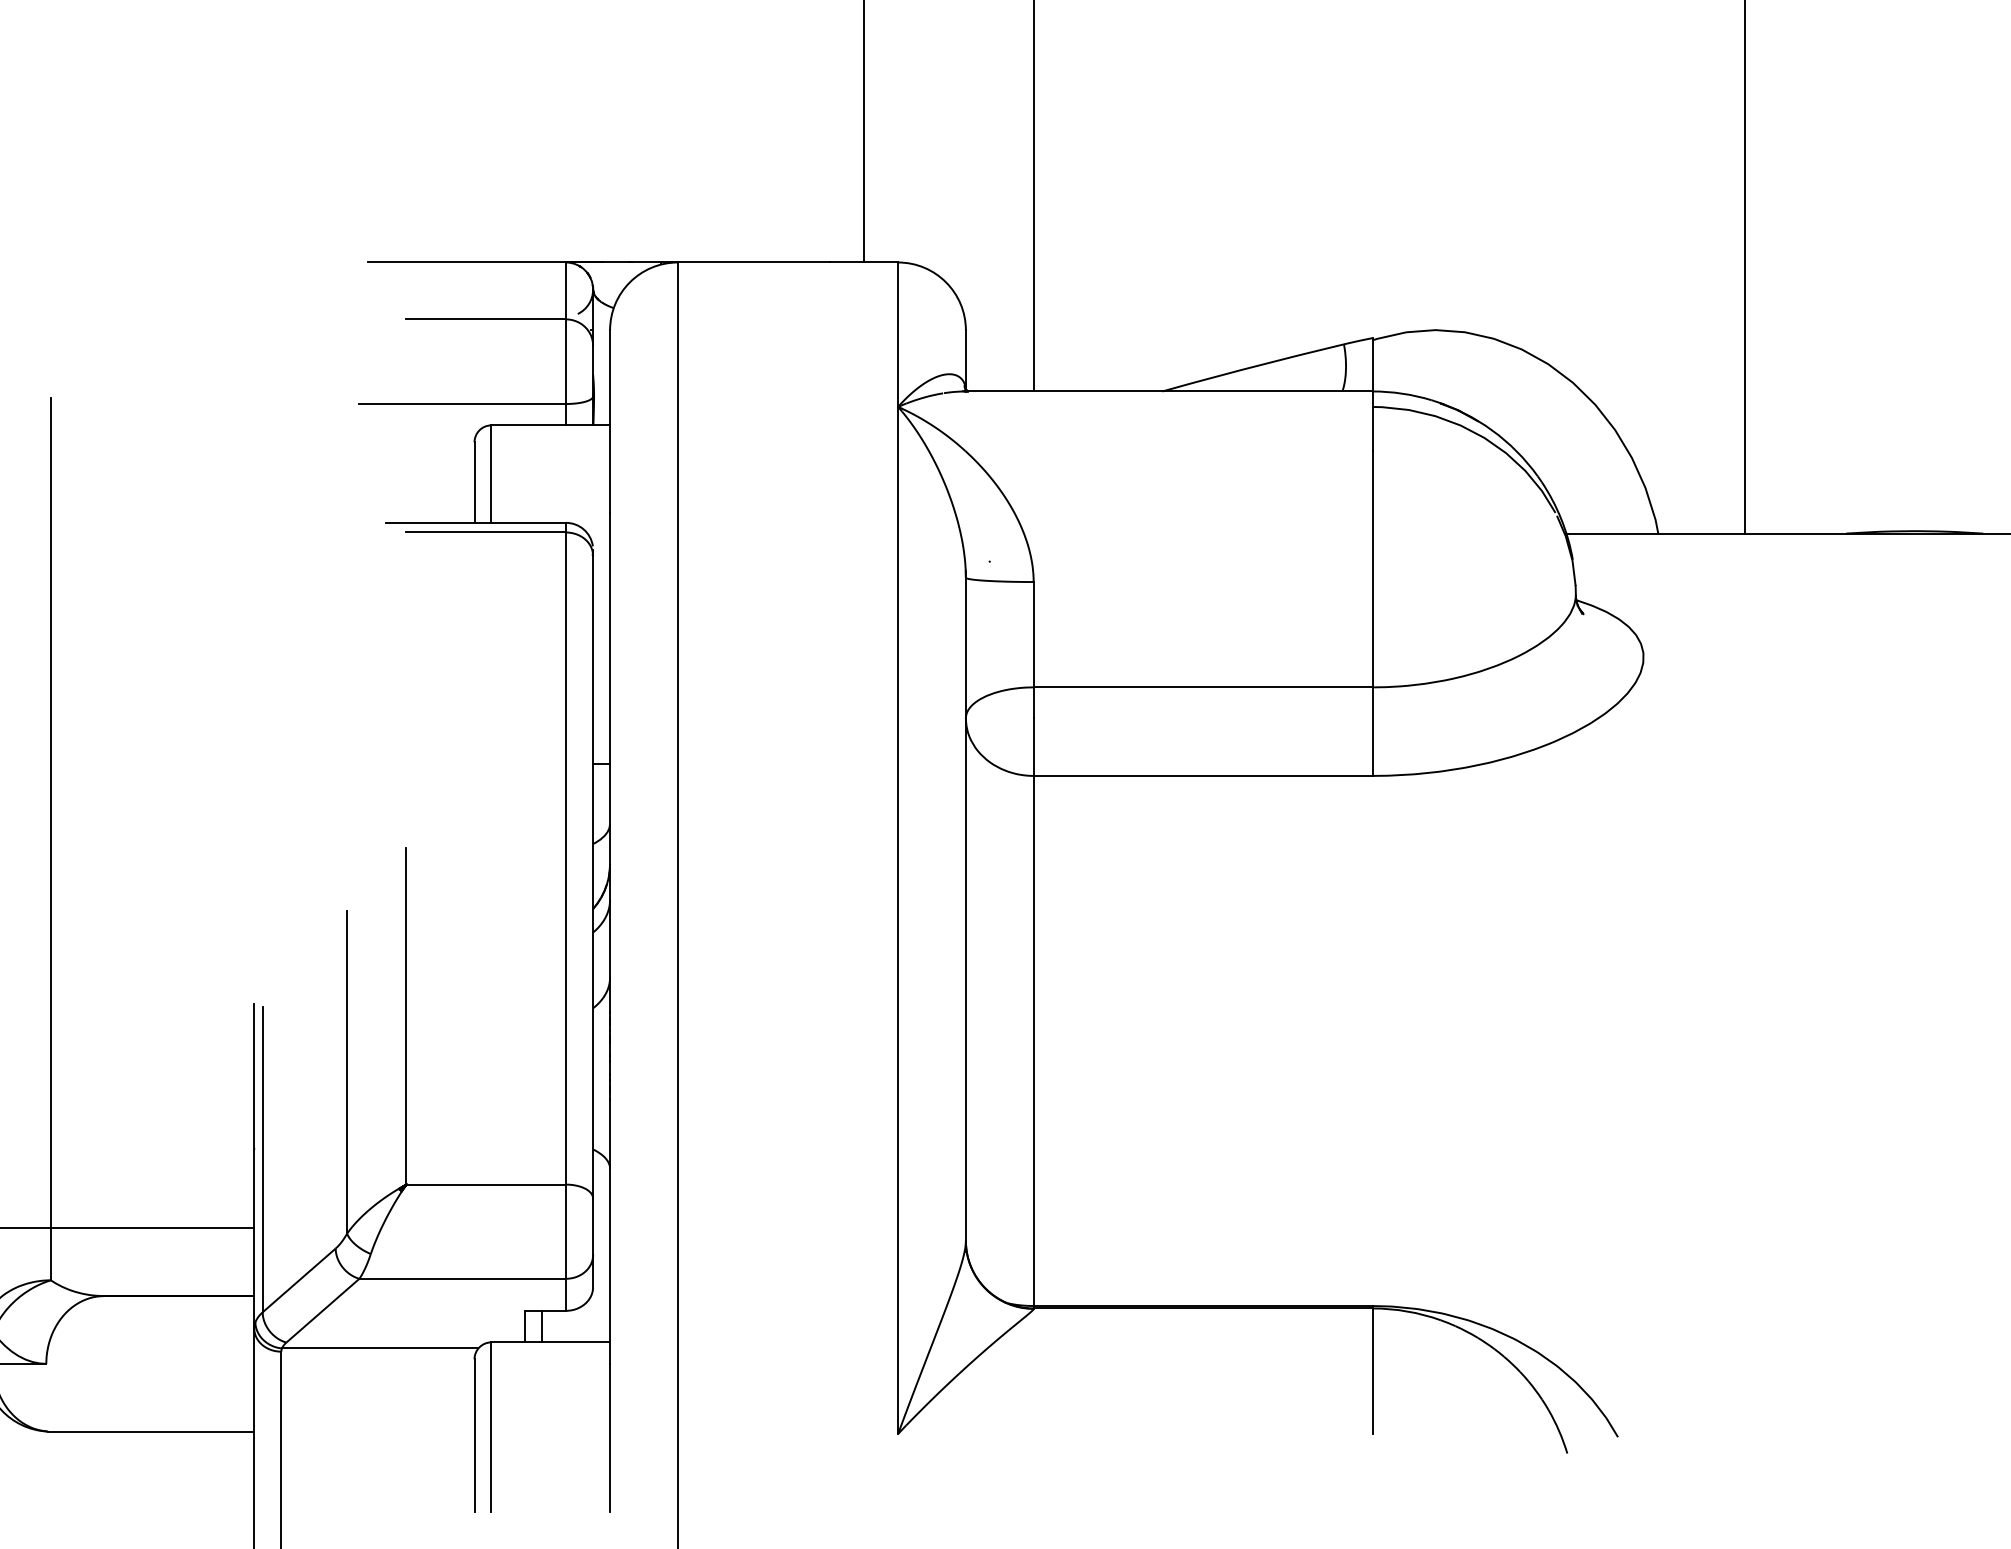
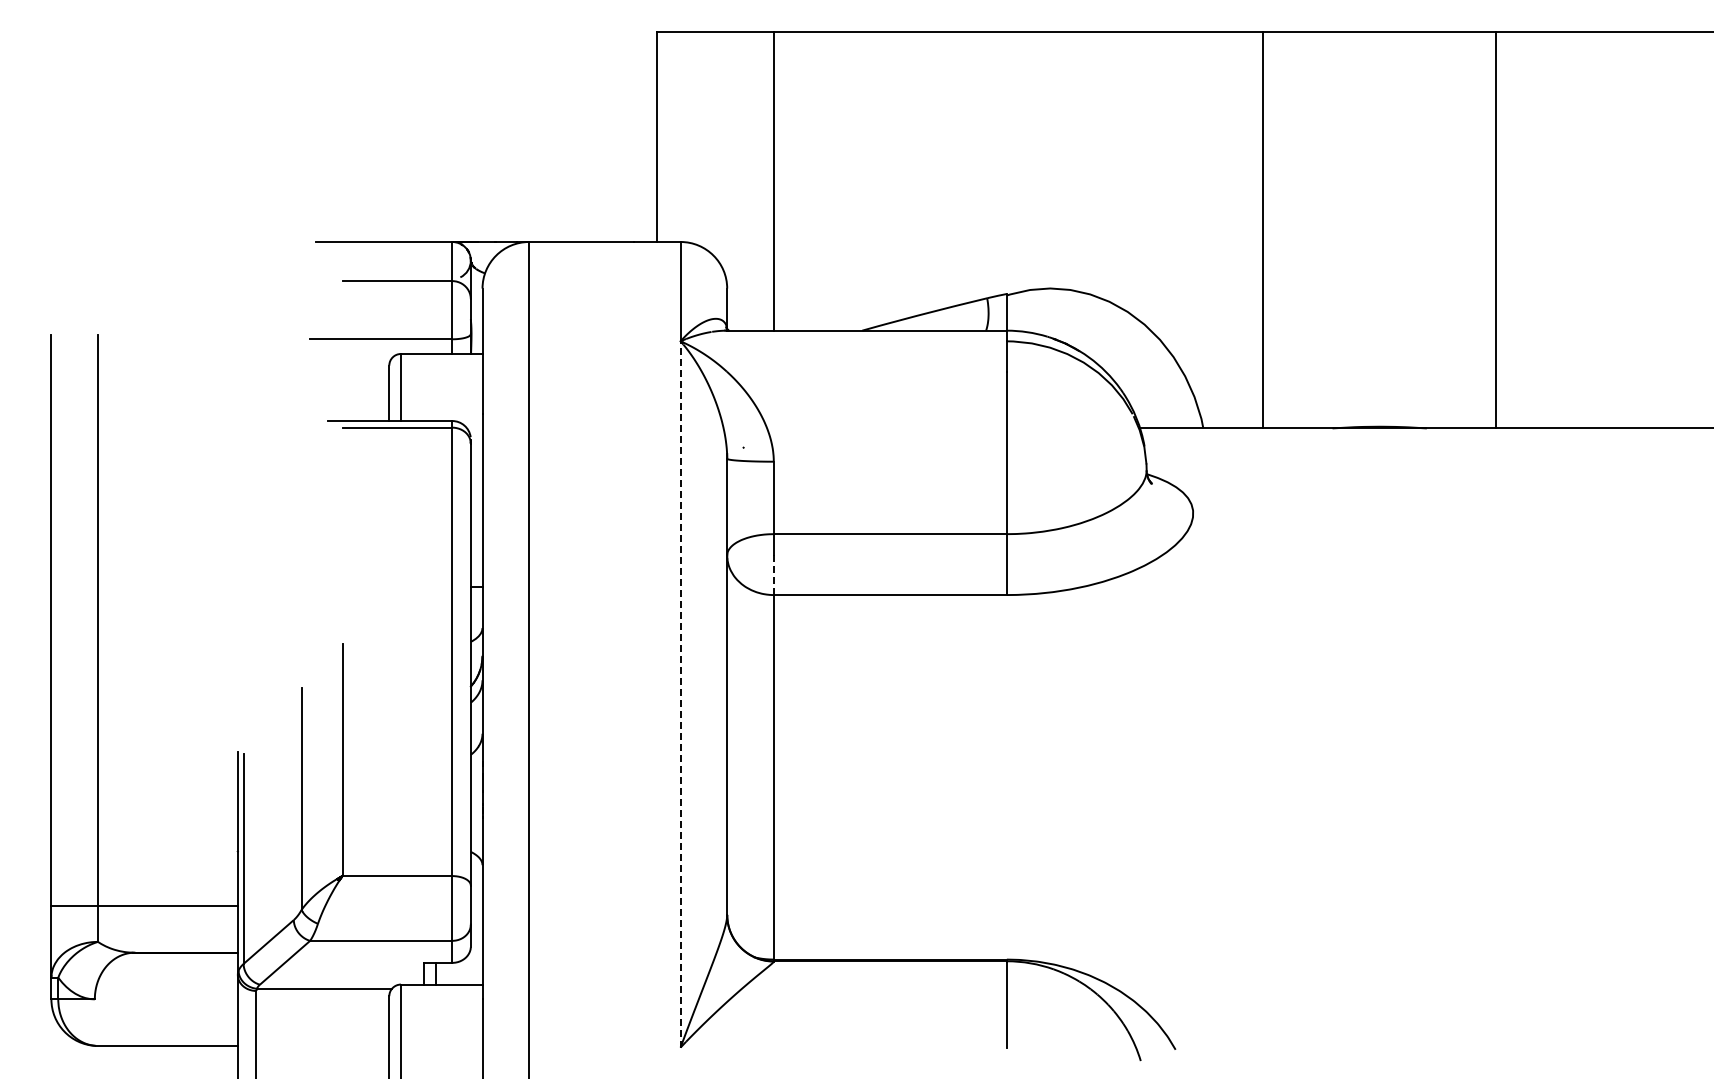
line: (1033, 747) -> (773, 575), solid -> dashed
line: (897, 919) -> (680, 693), solid -> dashed

